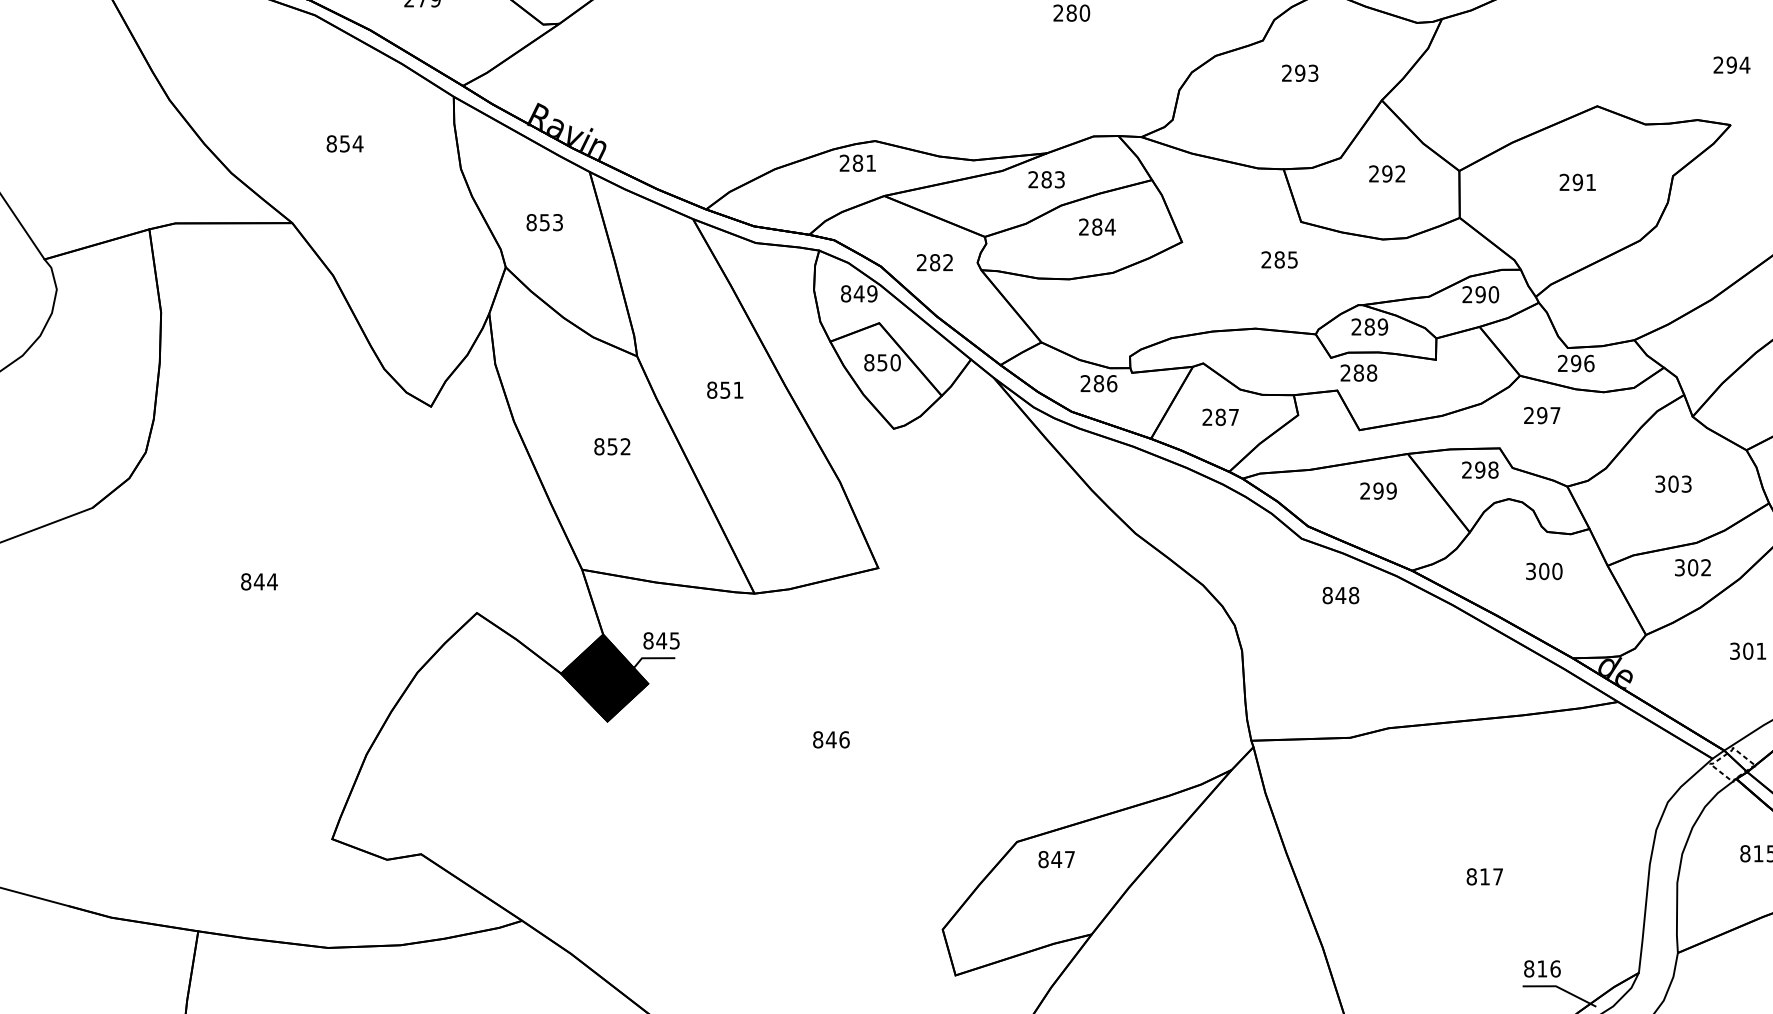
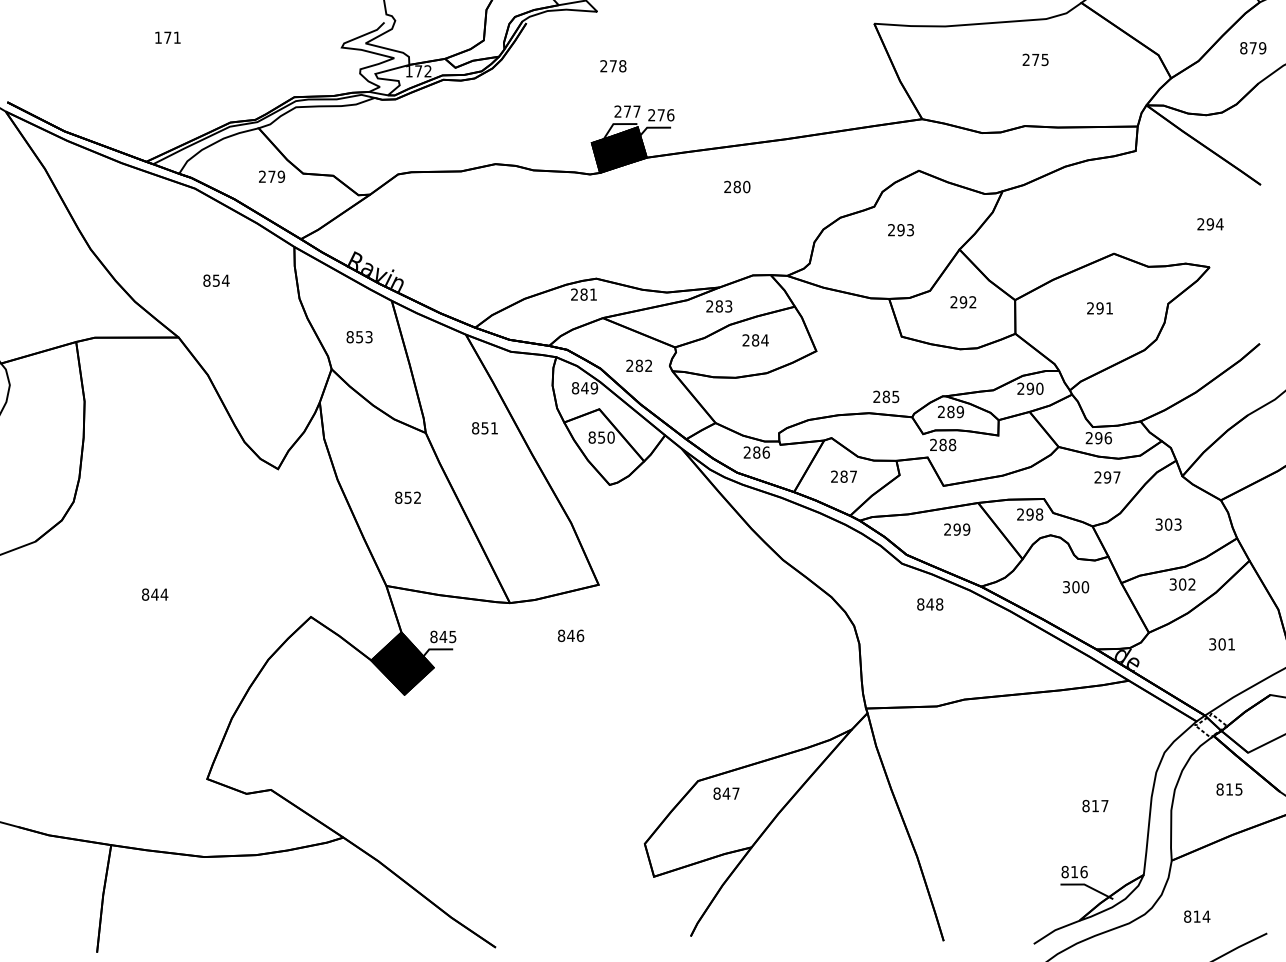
text: (1279, 259) -> (886, 396), moved
text: (724, 390) -> (484, 428), moved
text: (1542, 415) -> (1107, 477), moved
text: (832, 739) -> (571, 635), moved
text: (1484, 877) -> (1095, 806), moved

